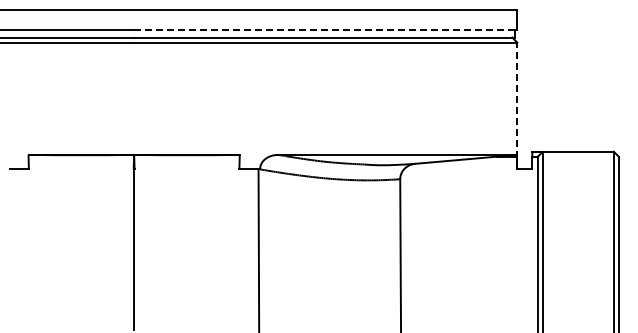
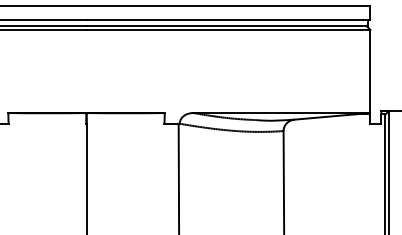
line: (325, 29) -> (228, 20), dashed -> solid
line: (517, 105) -> (370, 76), dashed -> solid

